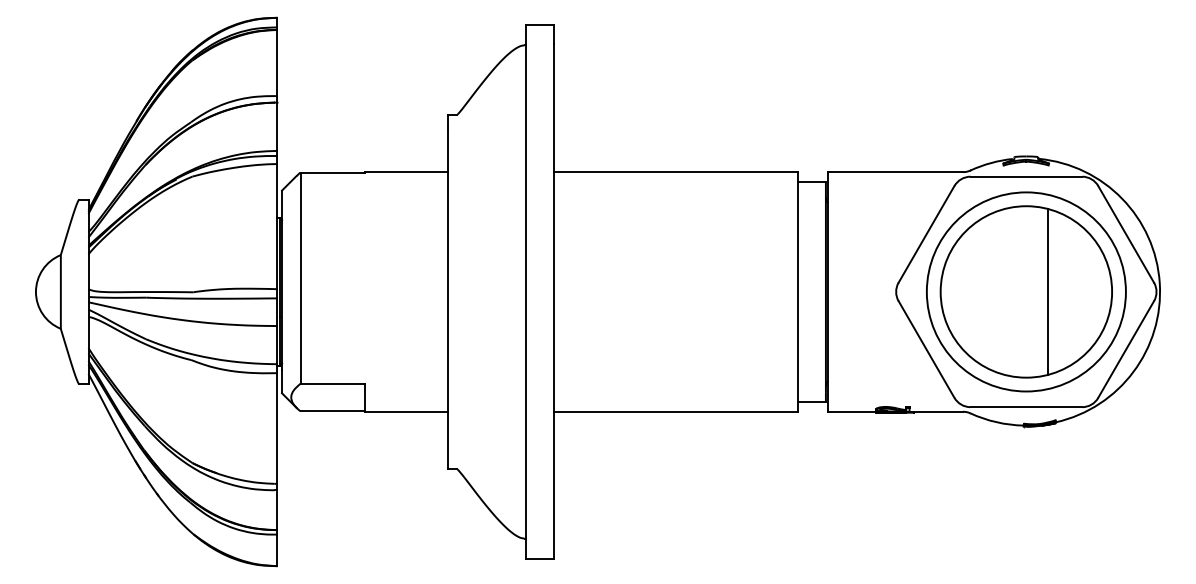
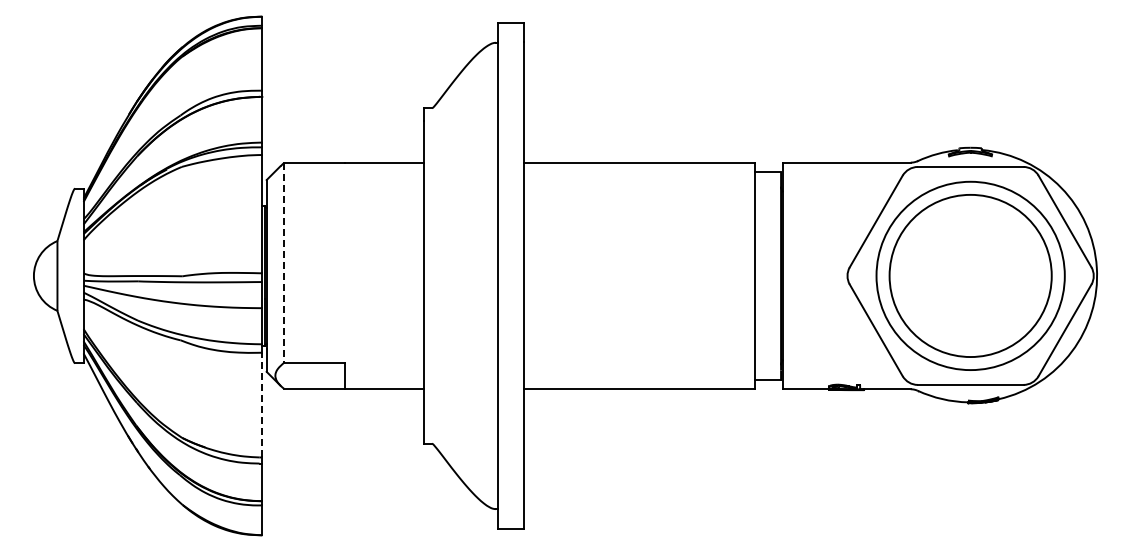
line: (300, 277) -> (284, 262), solid -> dashed
line: (1047, 291) -> (990, 275), removed
line: (277, 427) -> (262, 404), solid -> dashed

